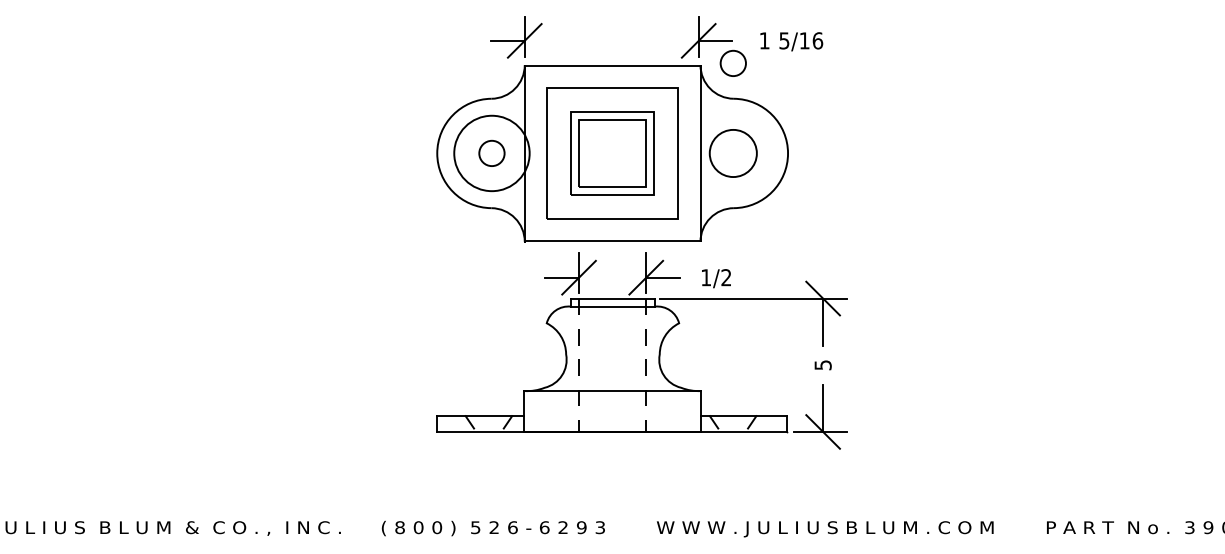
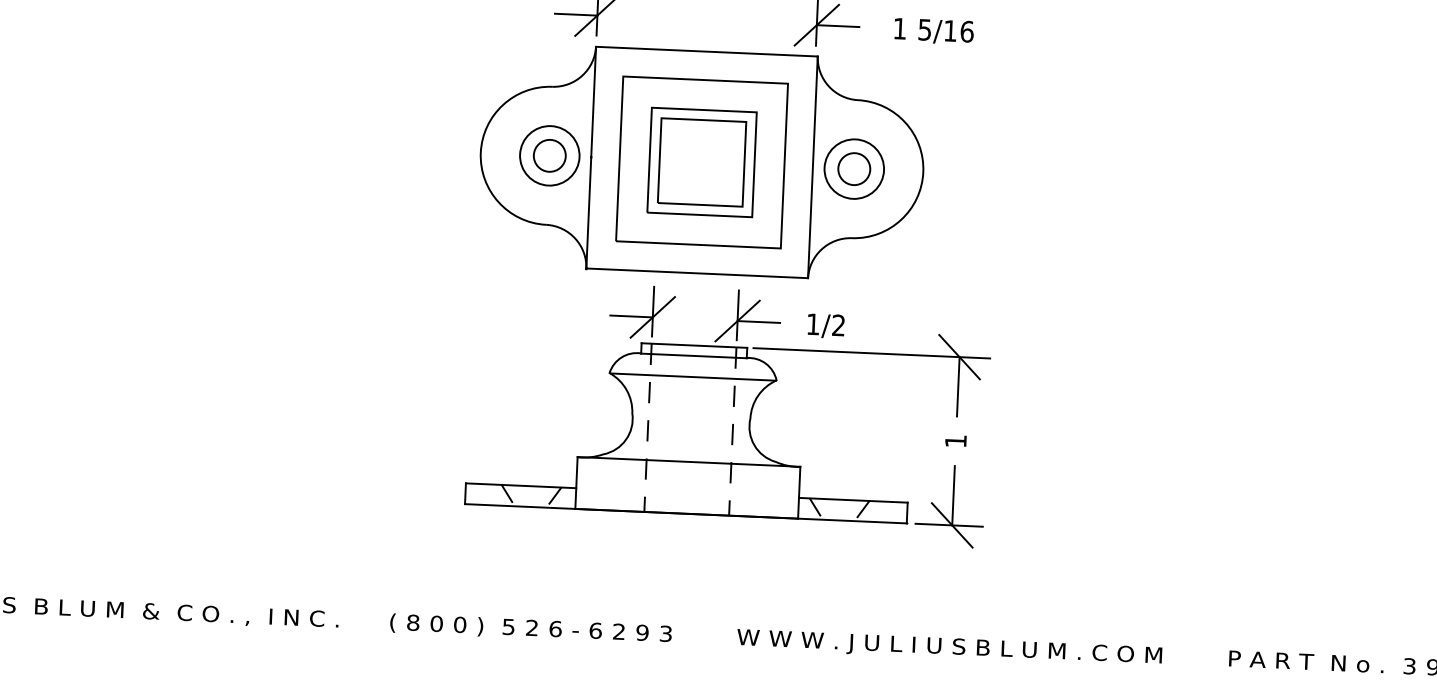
circle: (732, 62) -> (853, 167), moved
circle: (491, 153) -> (549, 155), size x0.62
line: (612, 323) -> (692, 376), added
text: (822, 365) -> (955, 441), 5 -> 1

